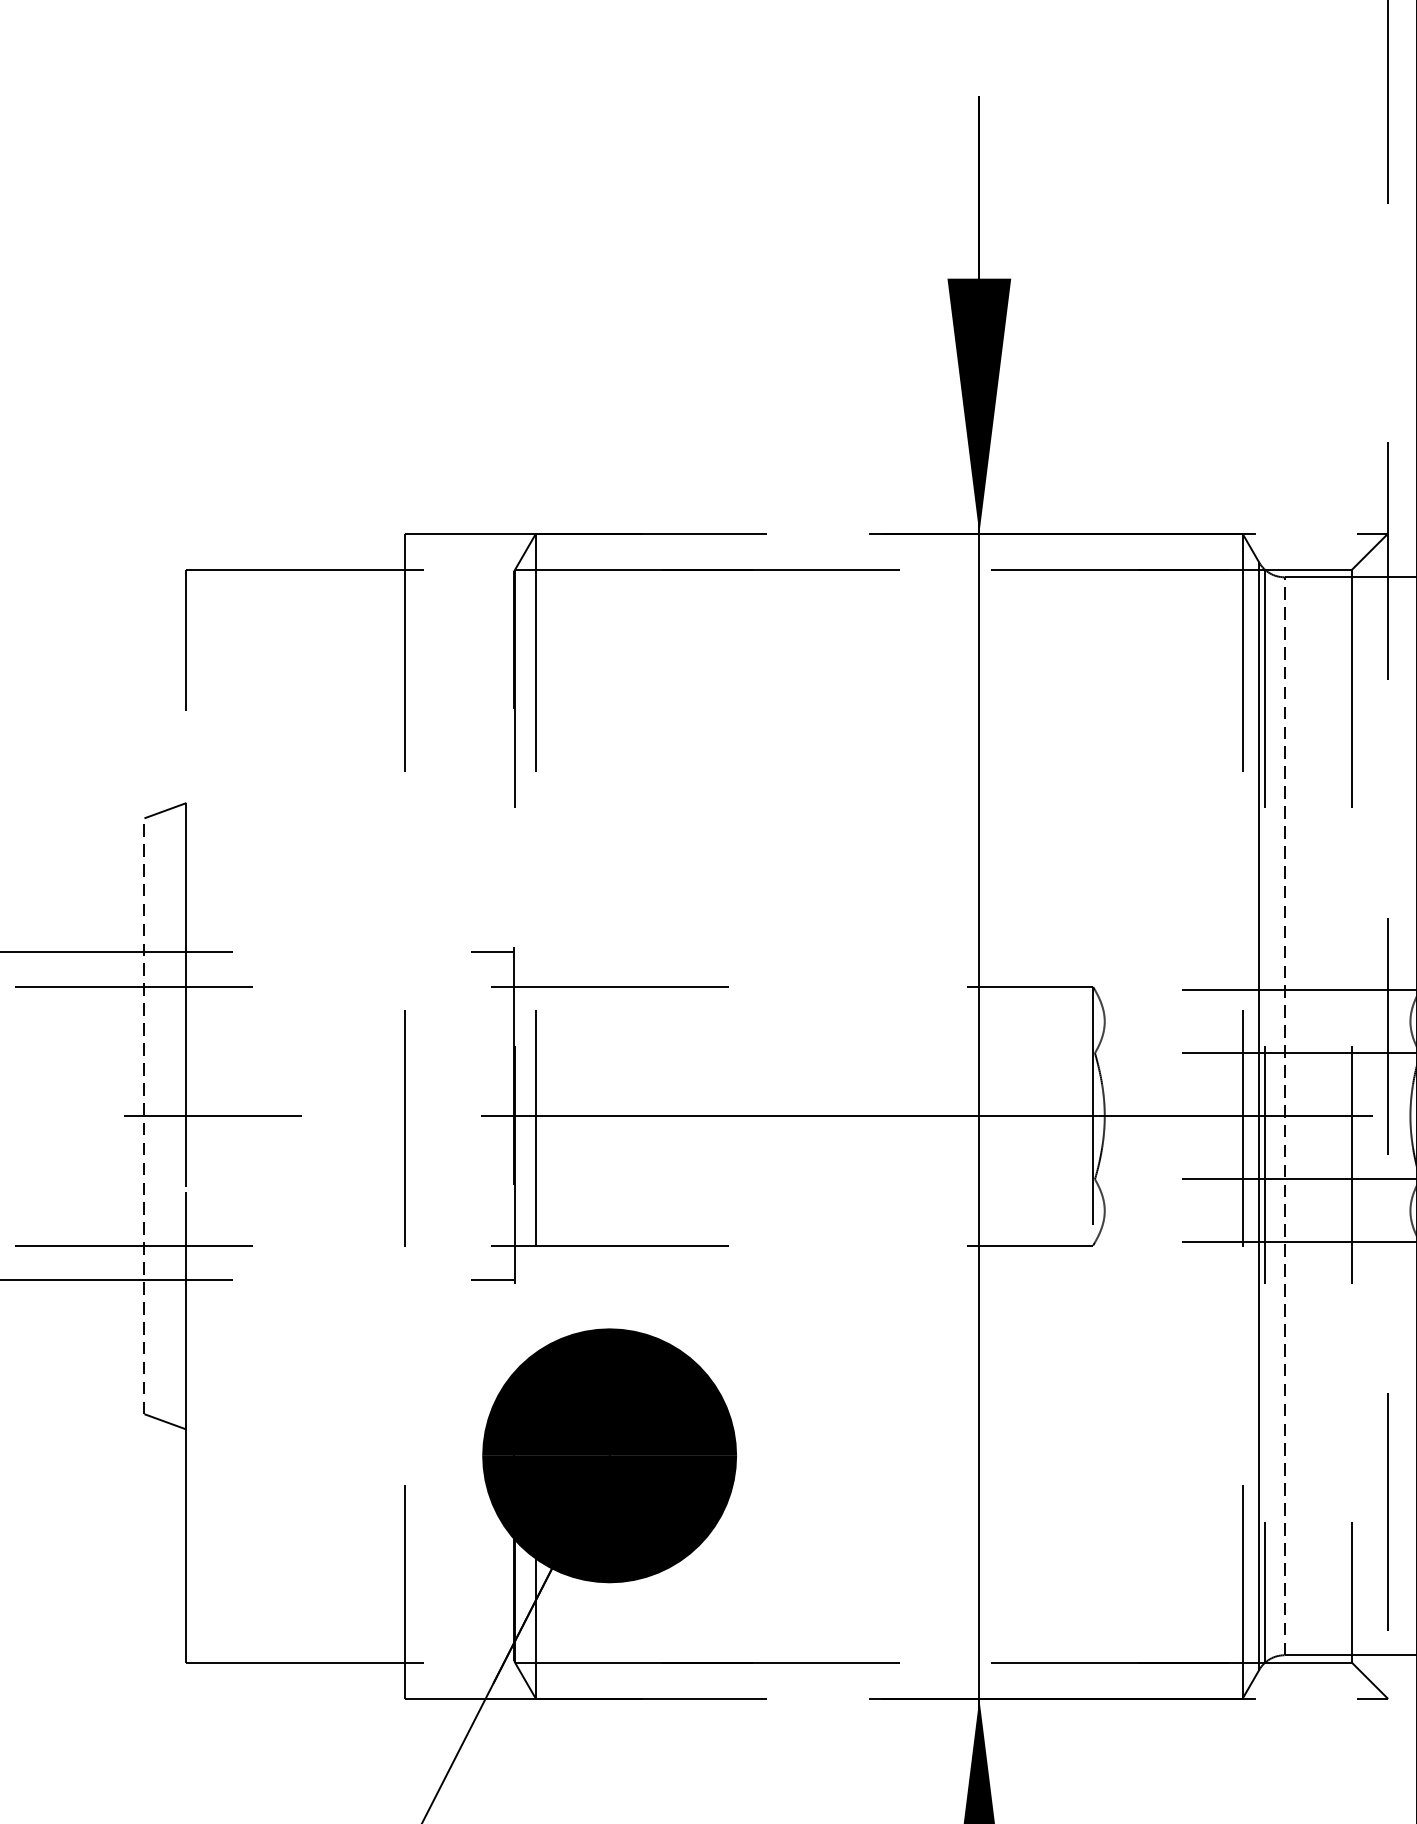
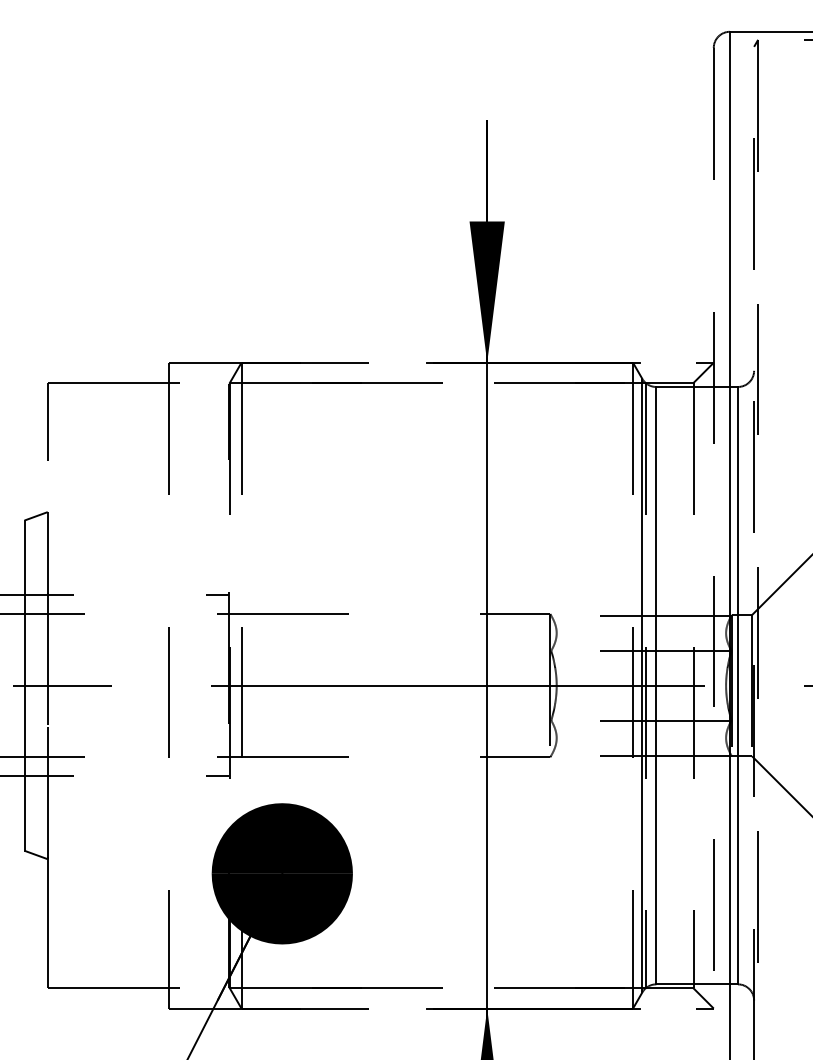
line: (144, 1115) -> (24, 685), dashed -> solid
line: (1284, 1115) -> (656, 685), dashed -> solid

